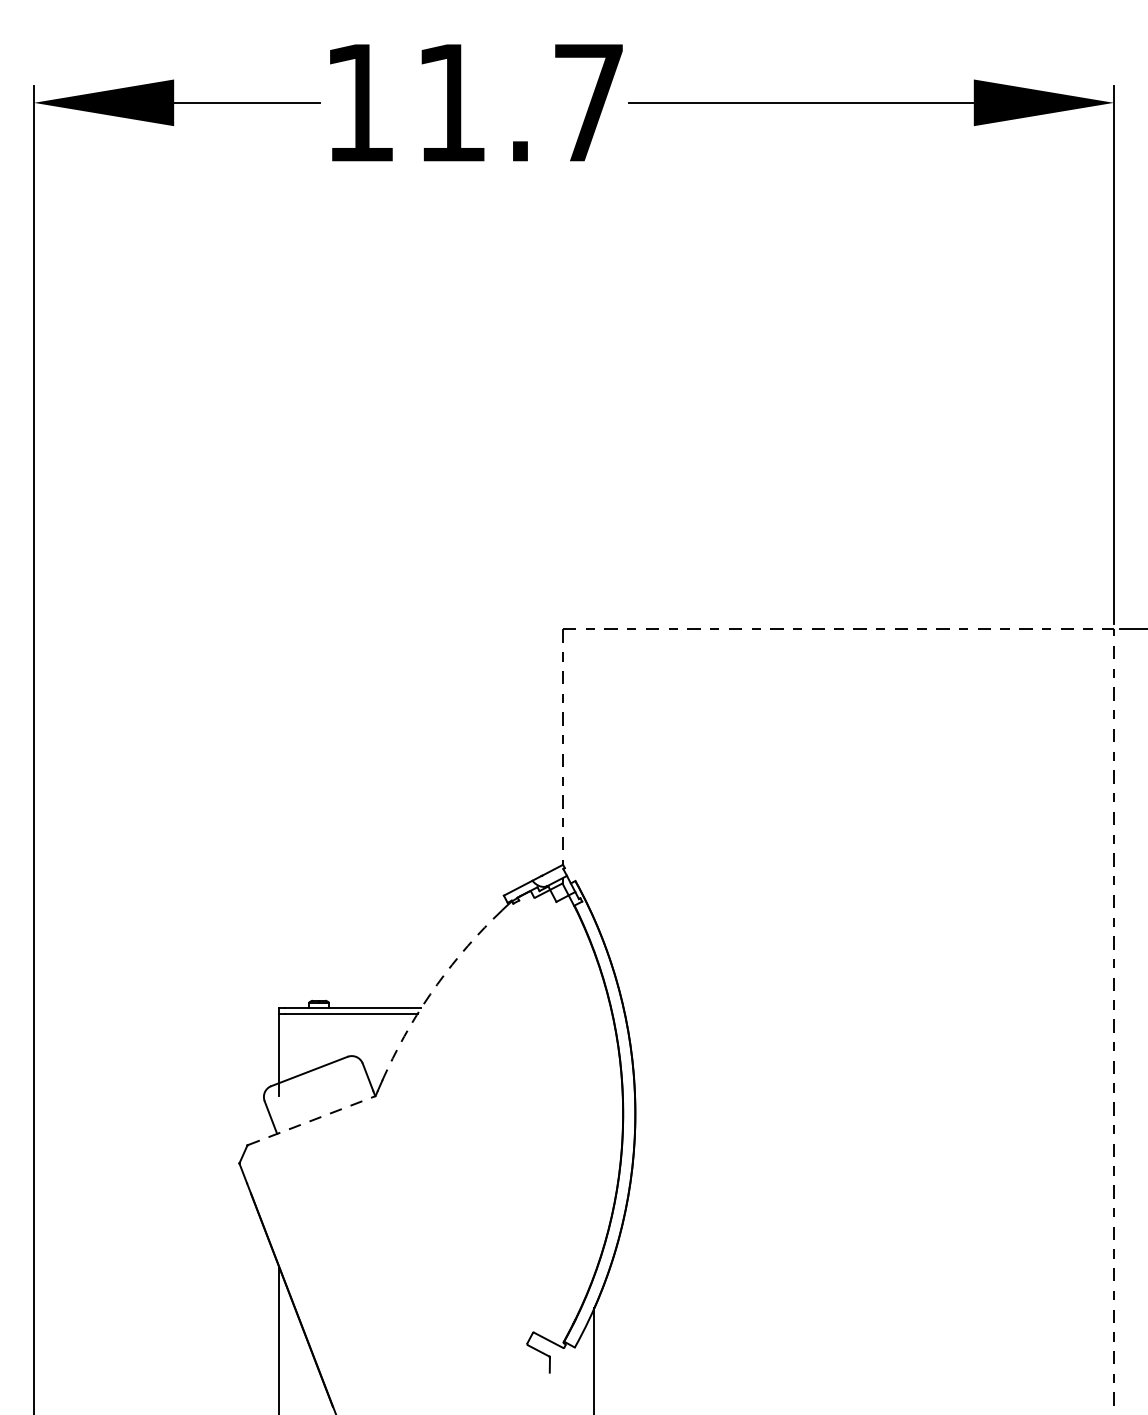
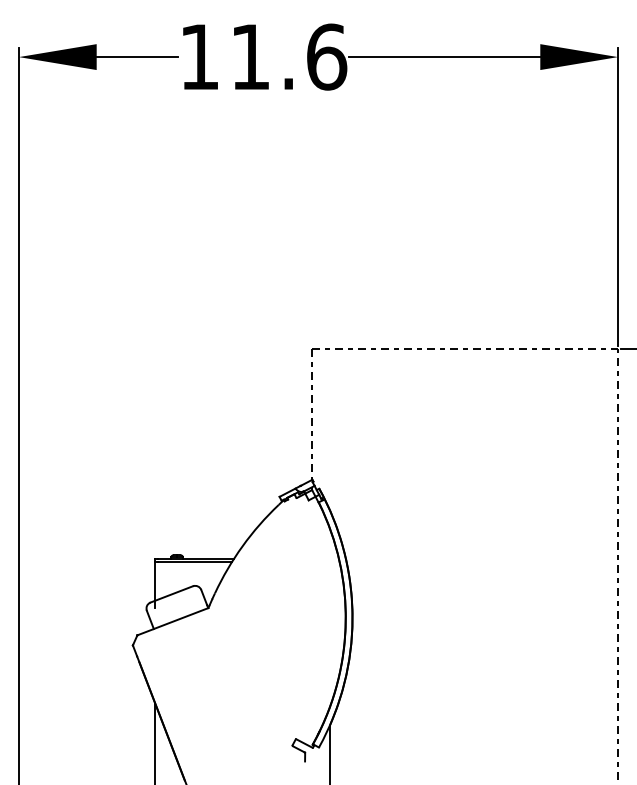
text: (590, 101) -> (327, 56), 11.7 -> 11.6
arc: (436, 985) -> (242, 546), dashed -> solid
line: (312, 1120) -> (173, 621), dashed -> solid

